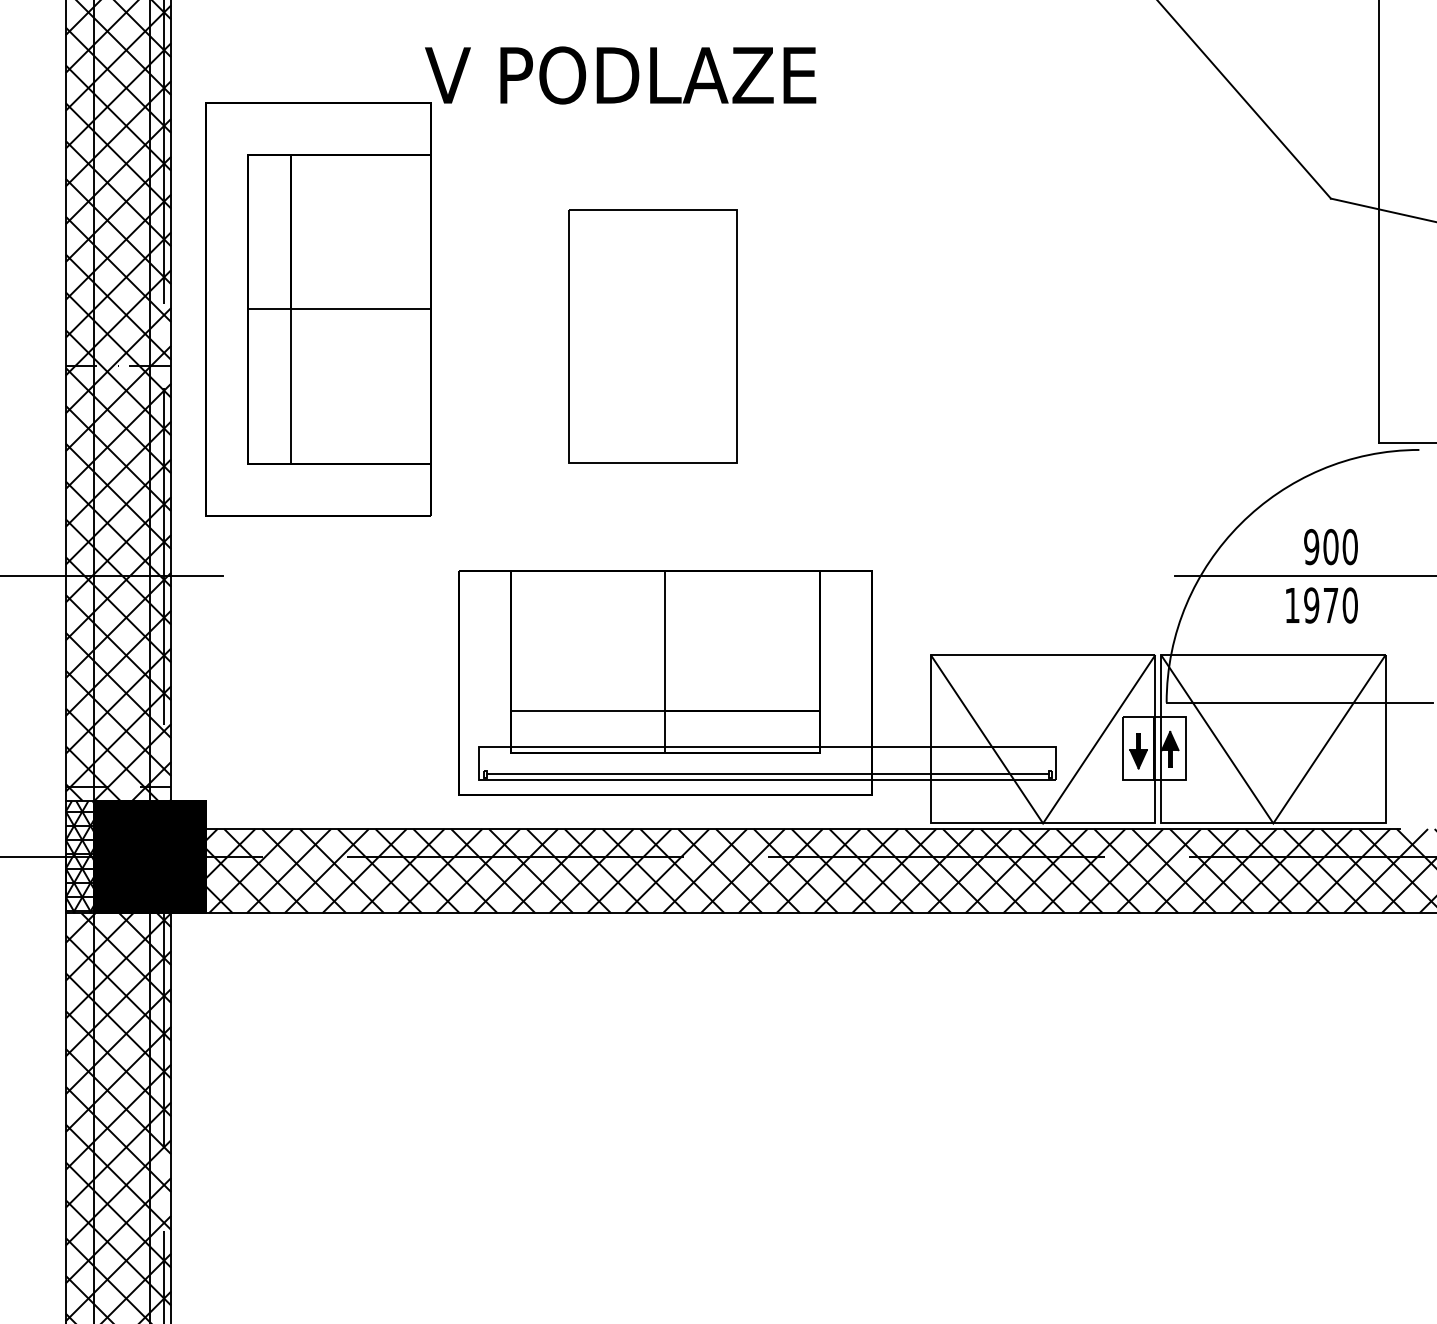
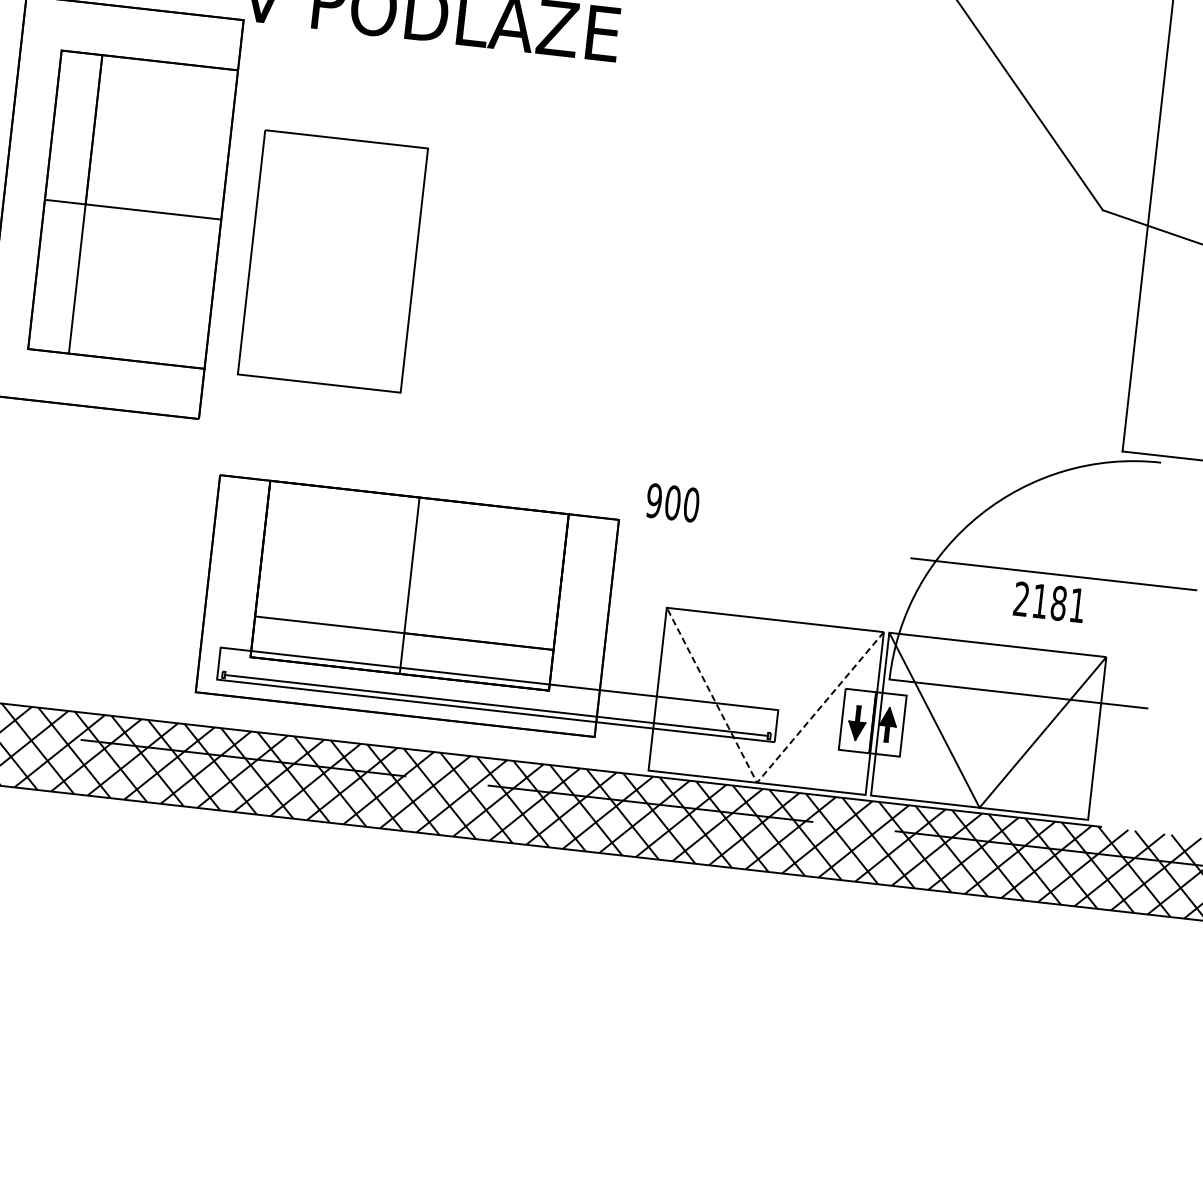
part: (652, 336) -> (332, 261), moved
text: (1330, 547) -> (672, 503), moved
text: (1321, 605) -> (1049, 602), 1970 -> 2181
line: (1043, 823) -> (757, 782), solid -> dashed

